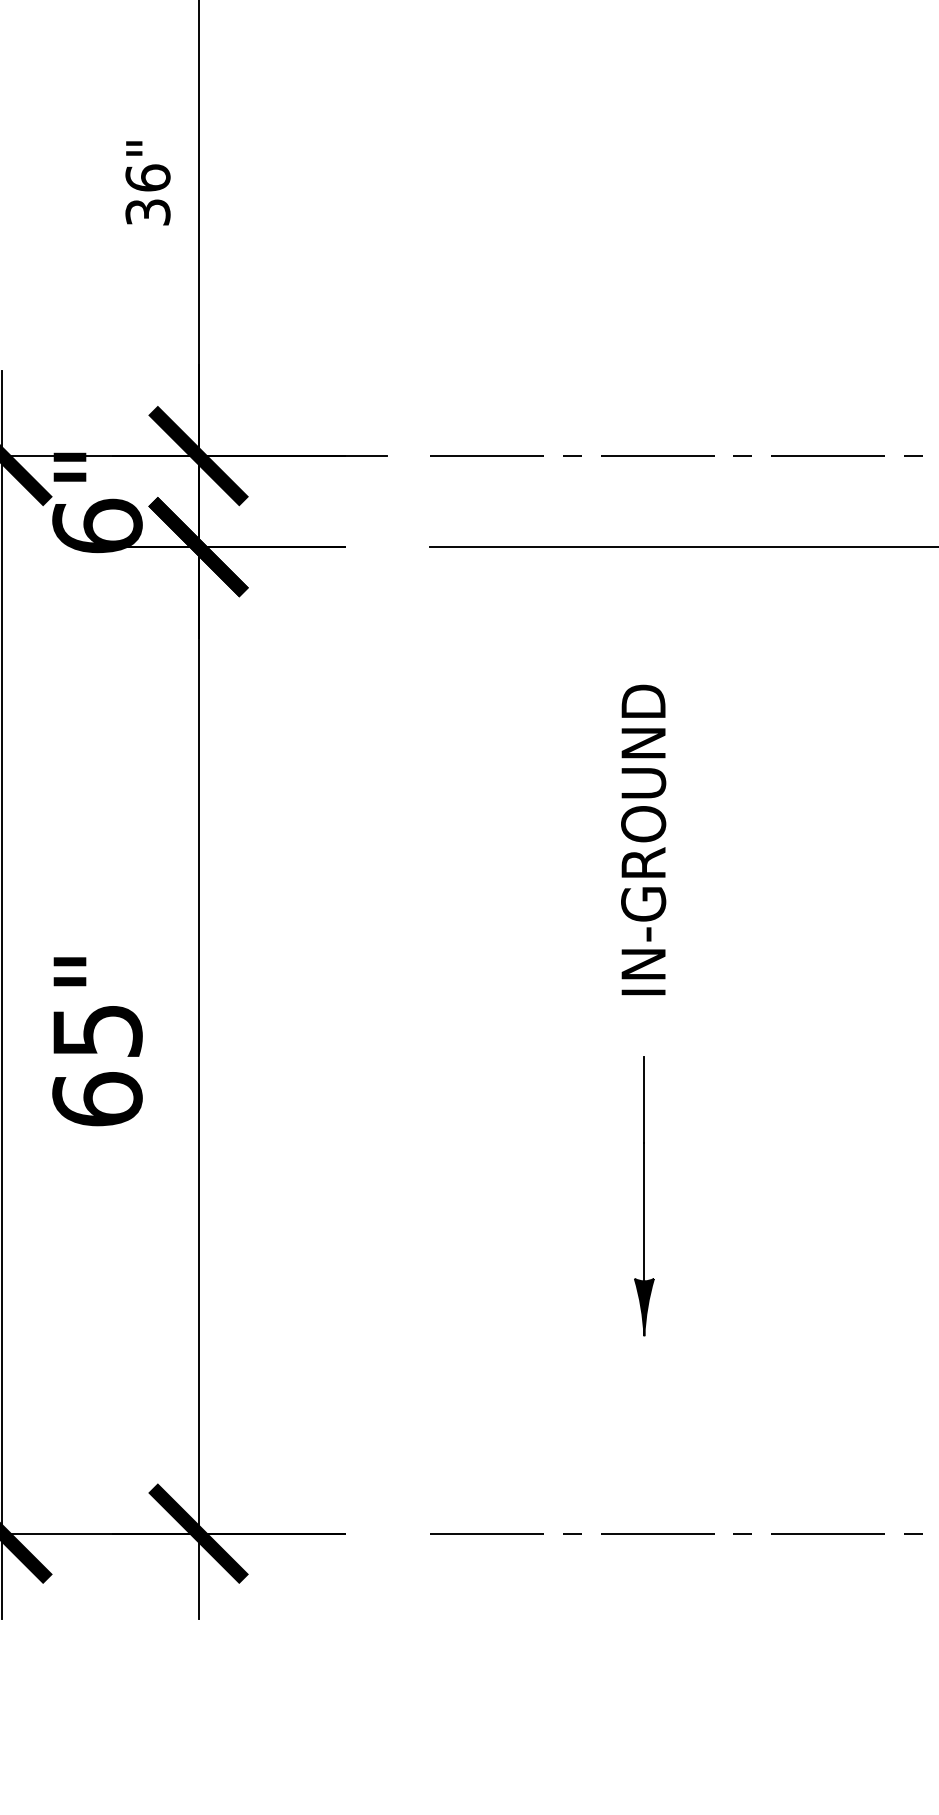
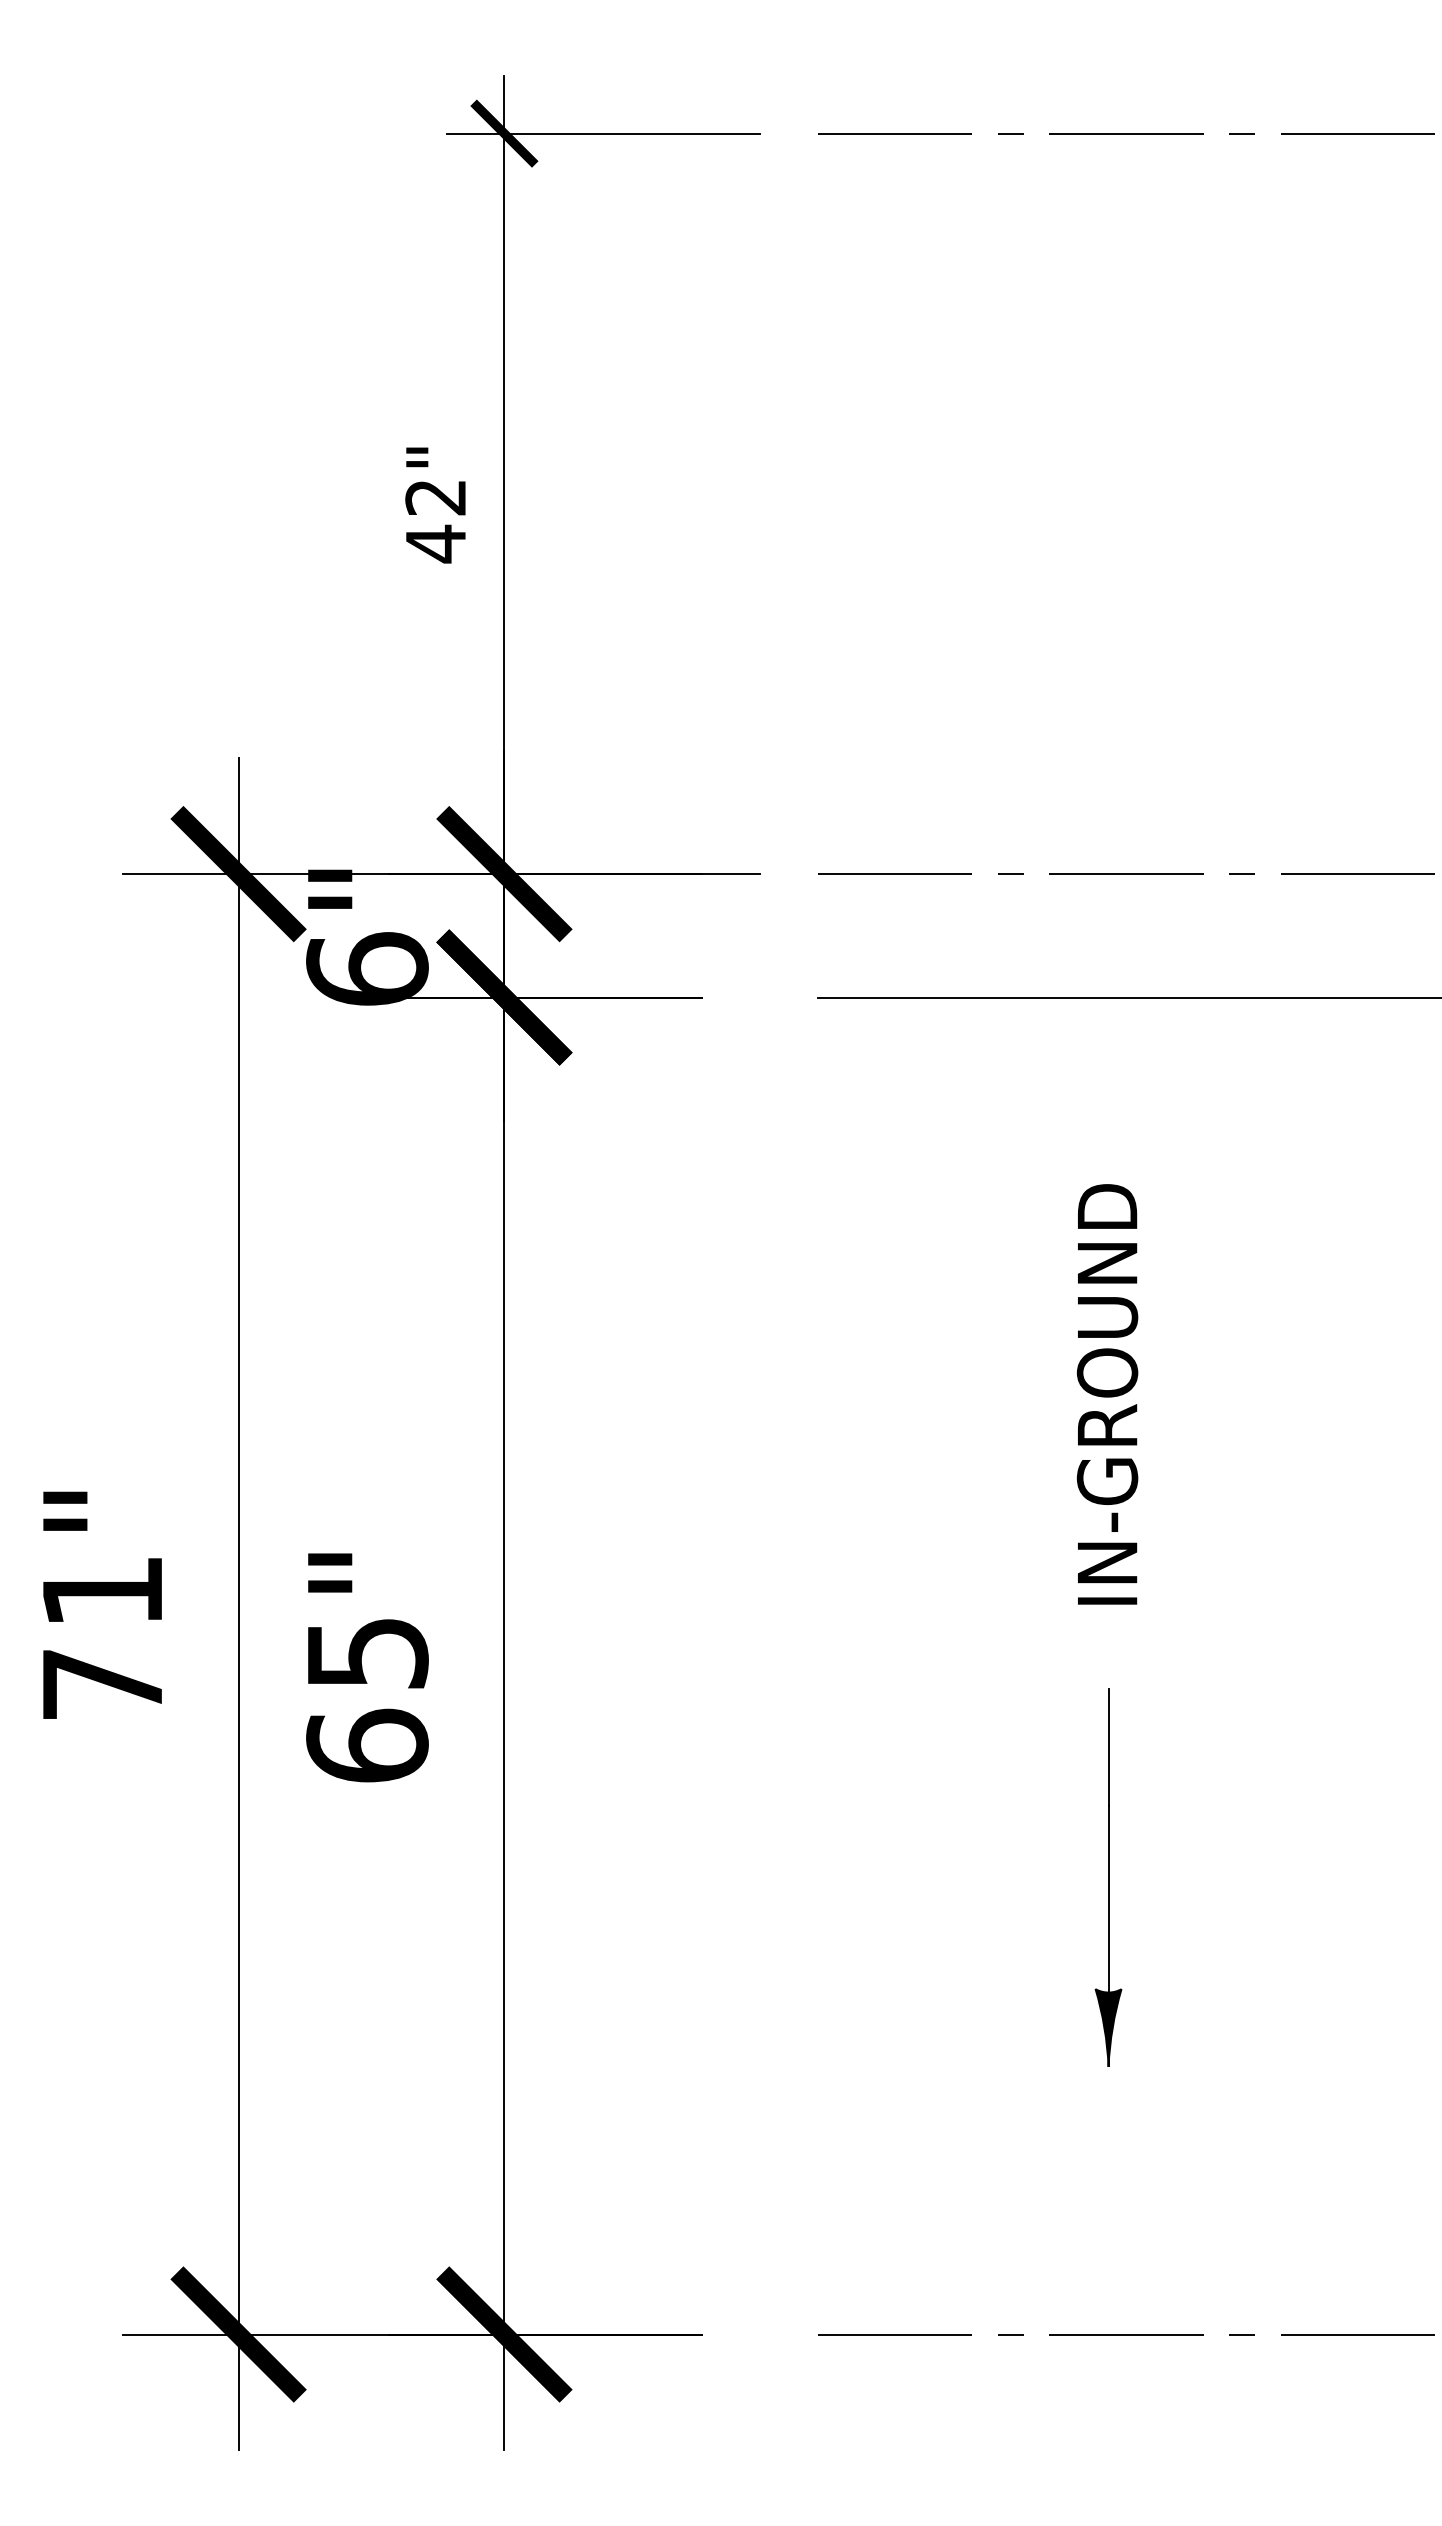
text: (147, 195) -> (435, 520), 36" -> 42"

